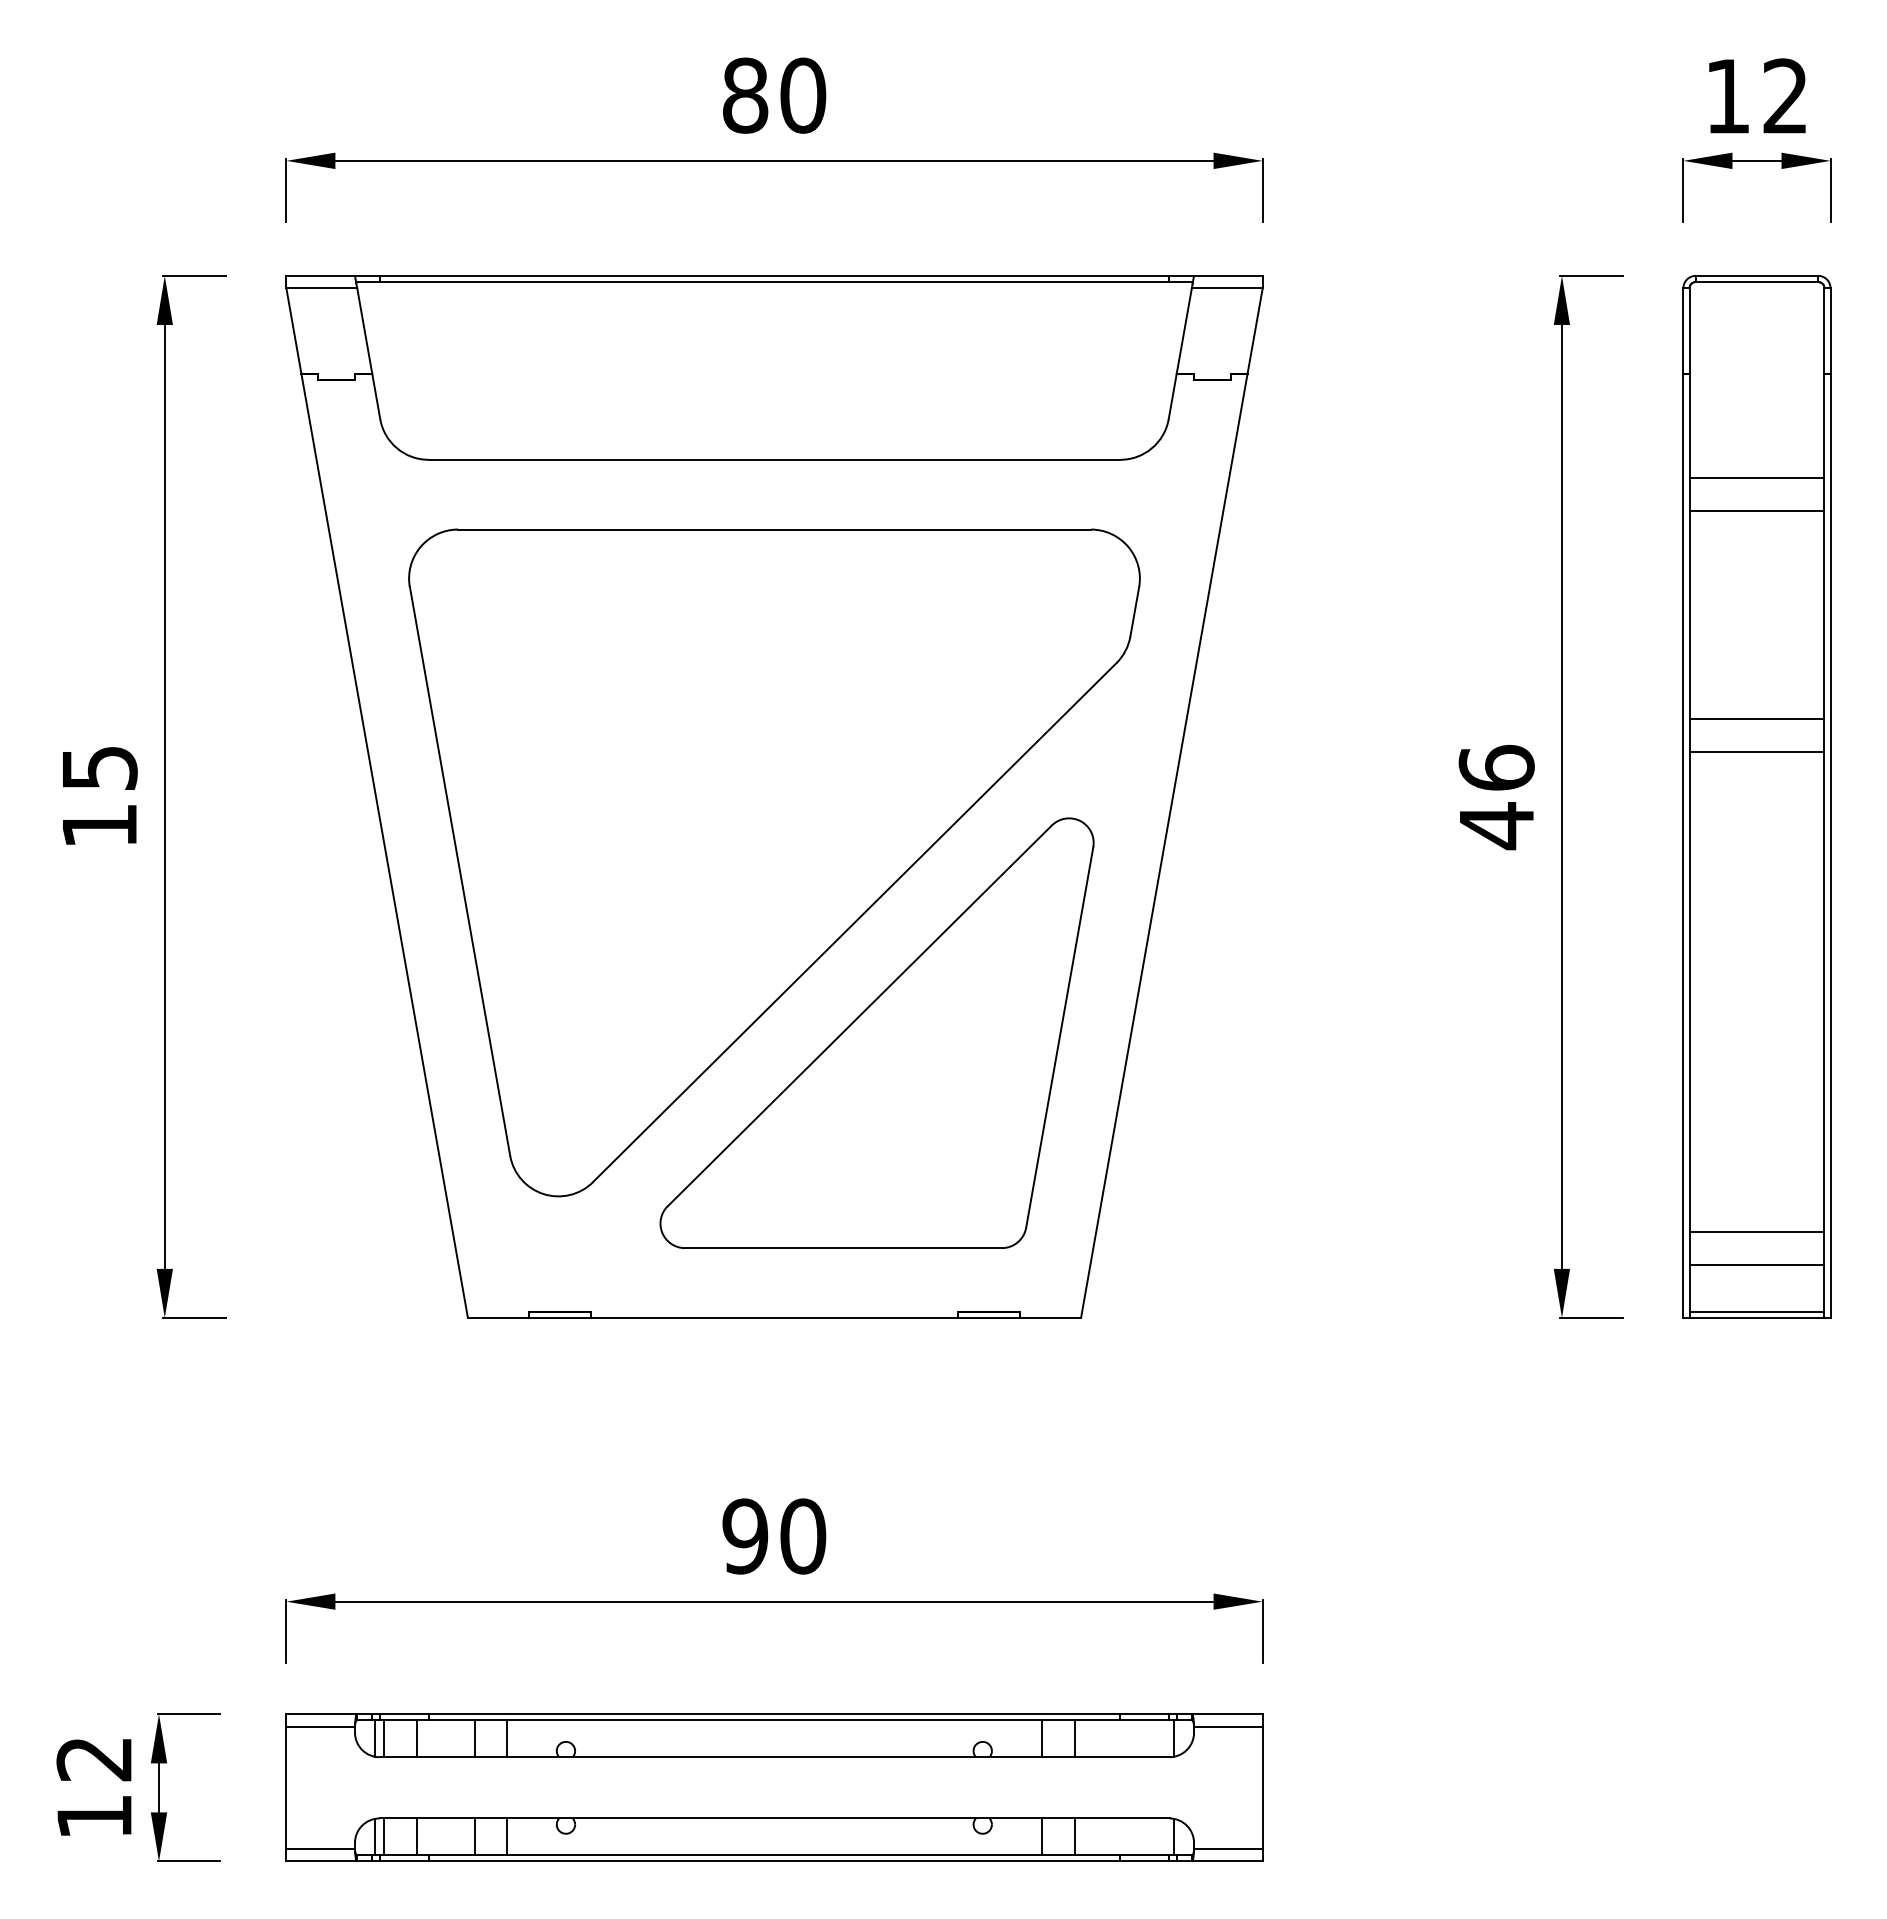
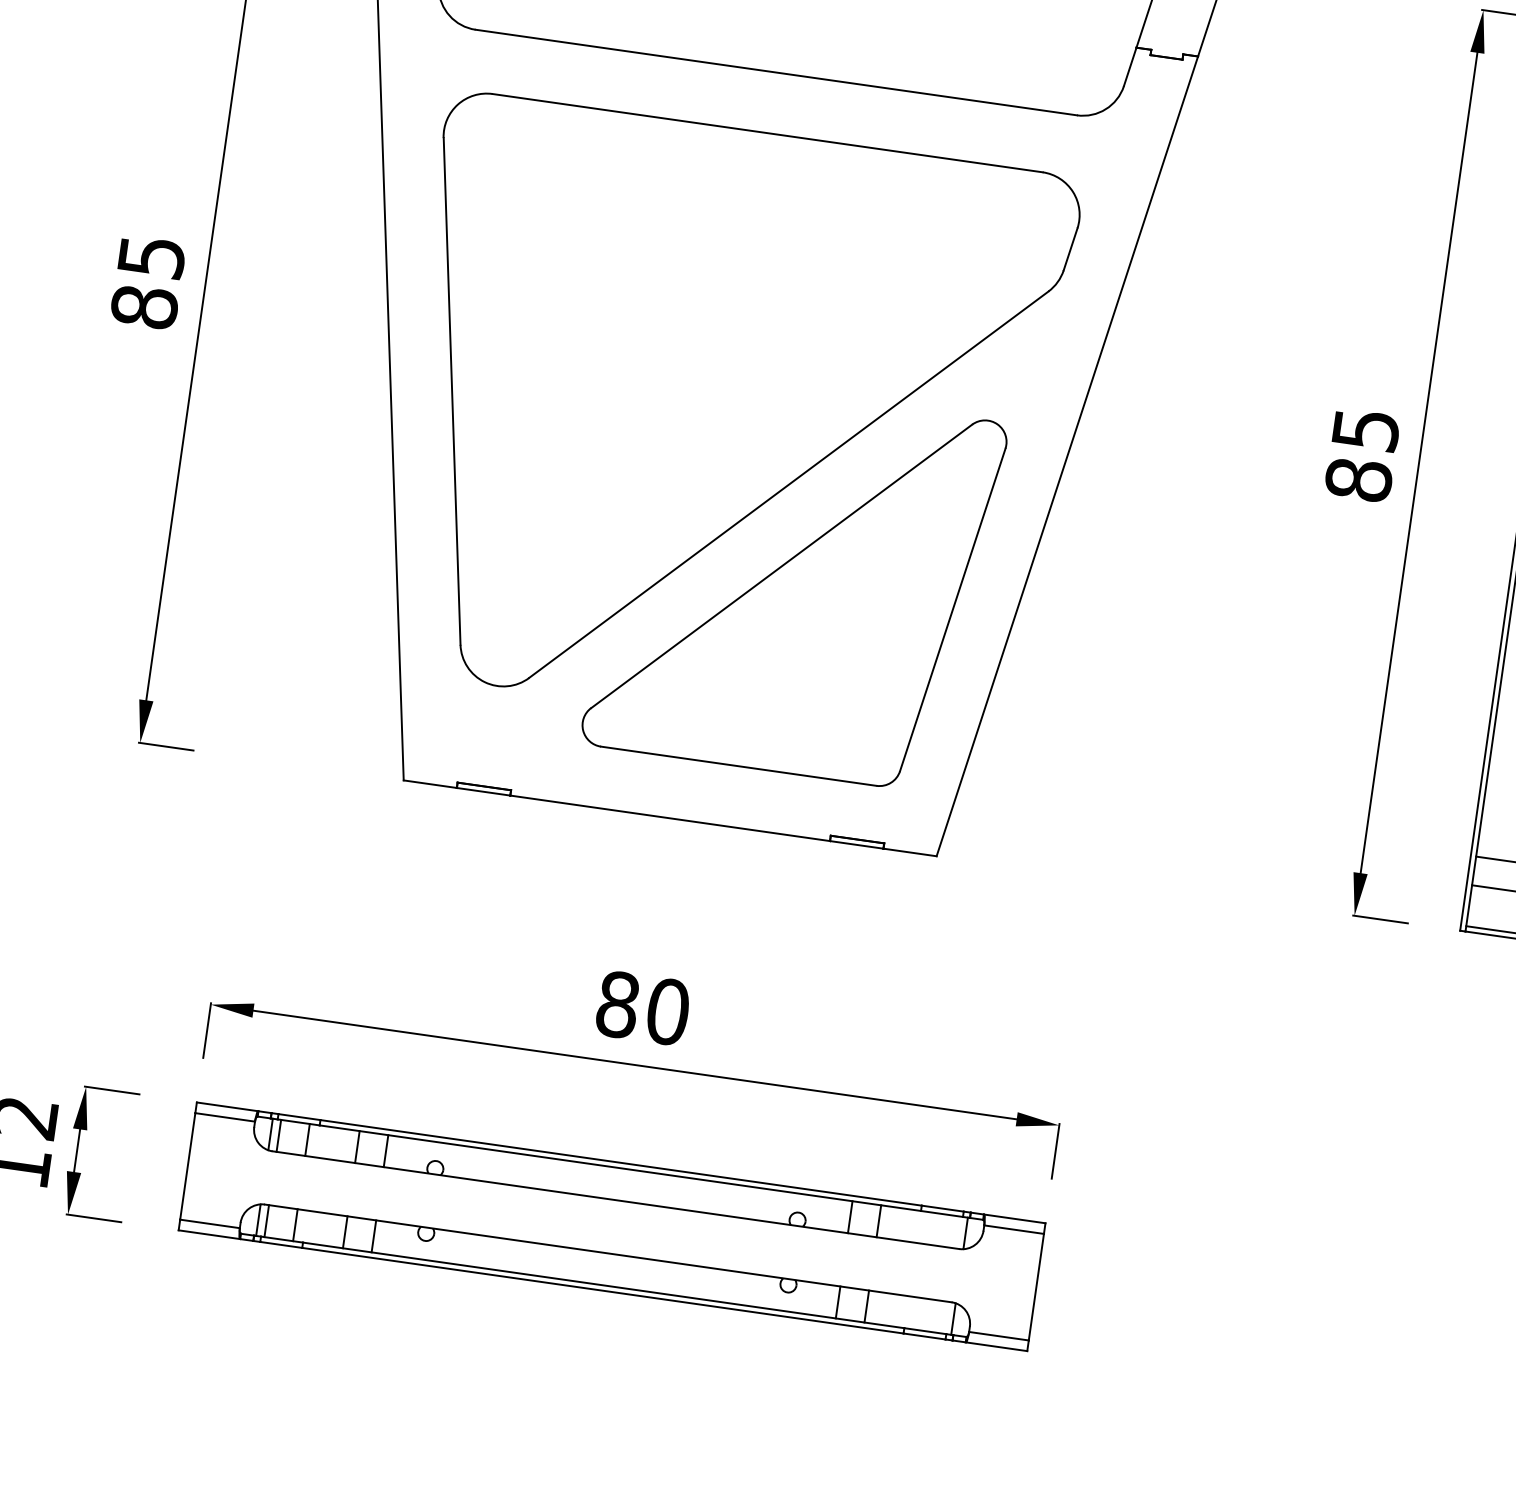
text: (1496, 797) -> (1362, 455), 46 -> 85
text: (99, 825) -> (144, 306), 15 -> 85
text: (745, 1536) -> (617, 1004), 90 -> 80

